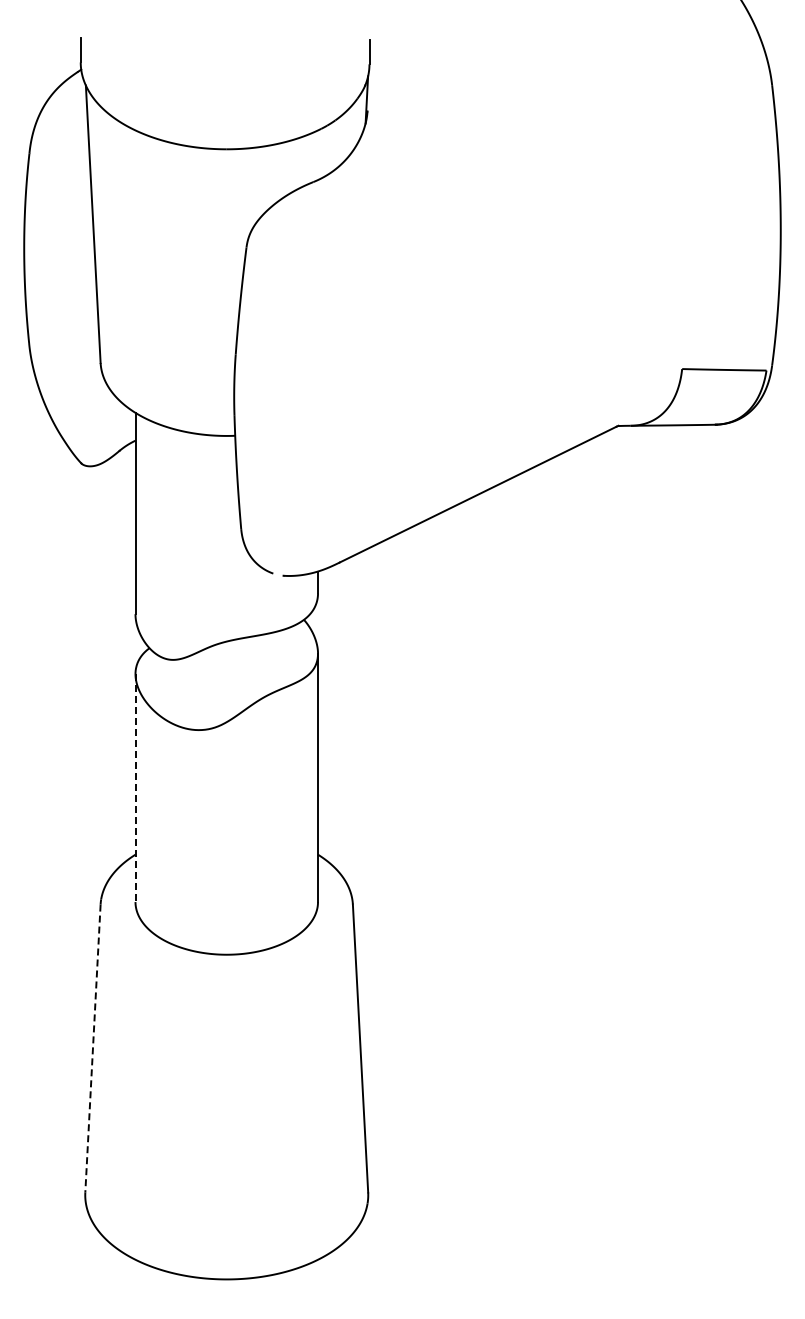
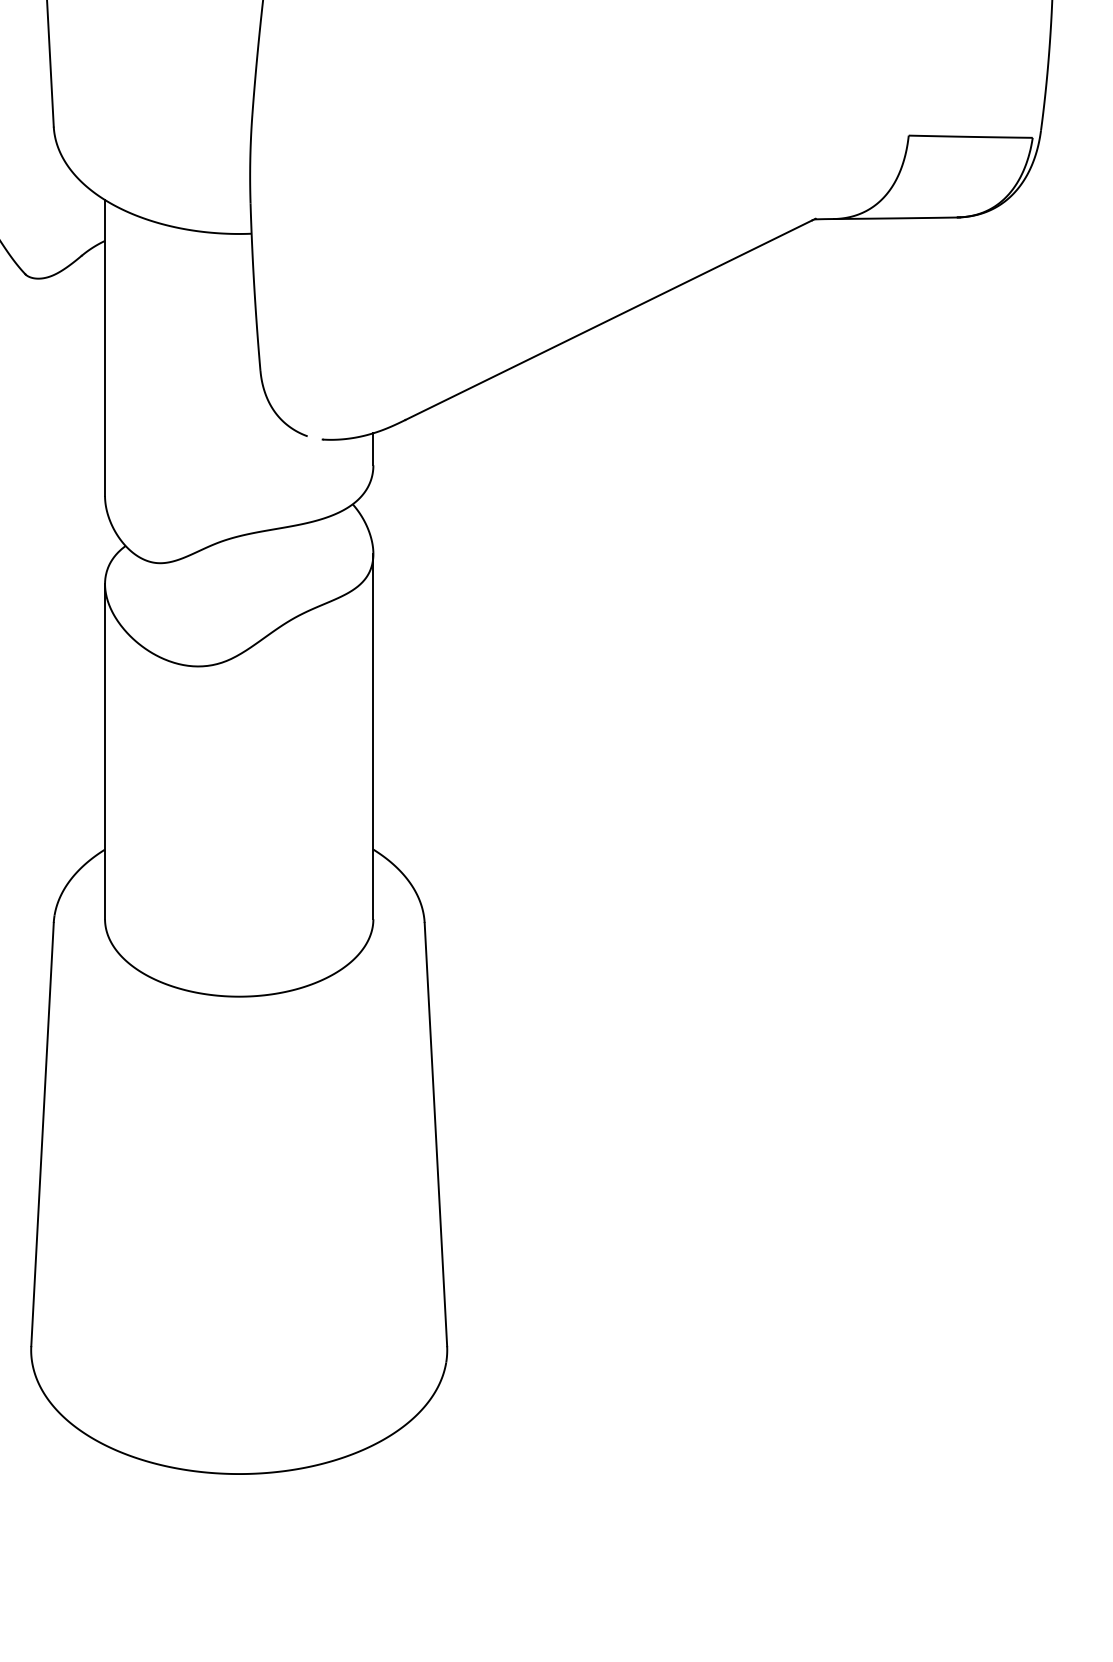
line: (135, 788) -> (105, 752), dashed -> solid
line: (92, 1049) -> (41, 1136), dashed -> solid

